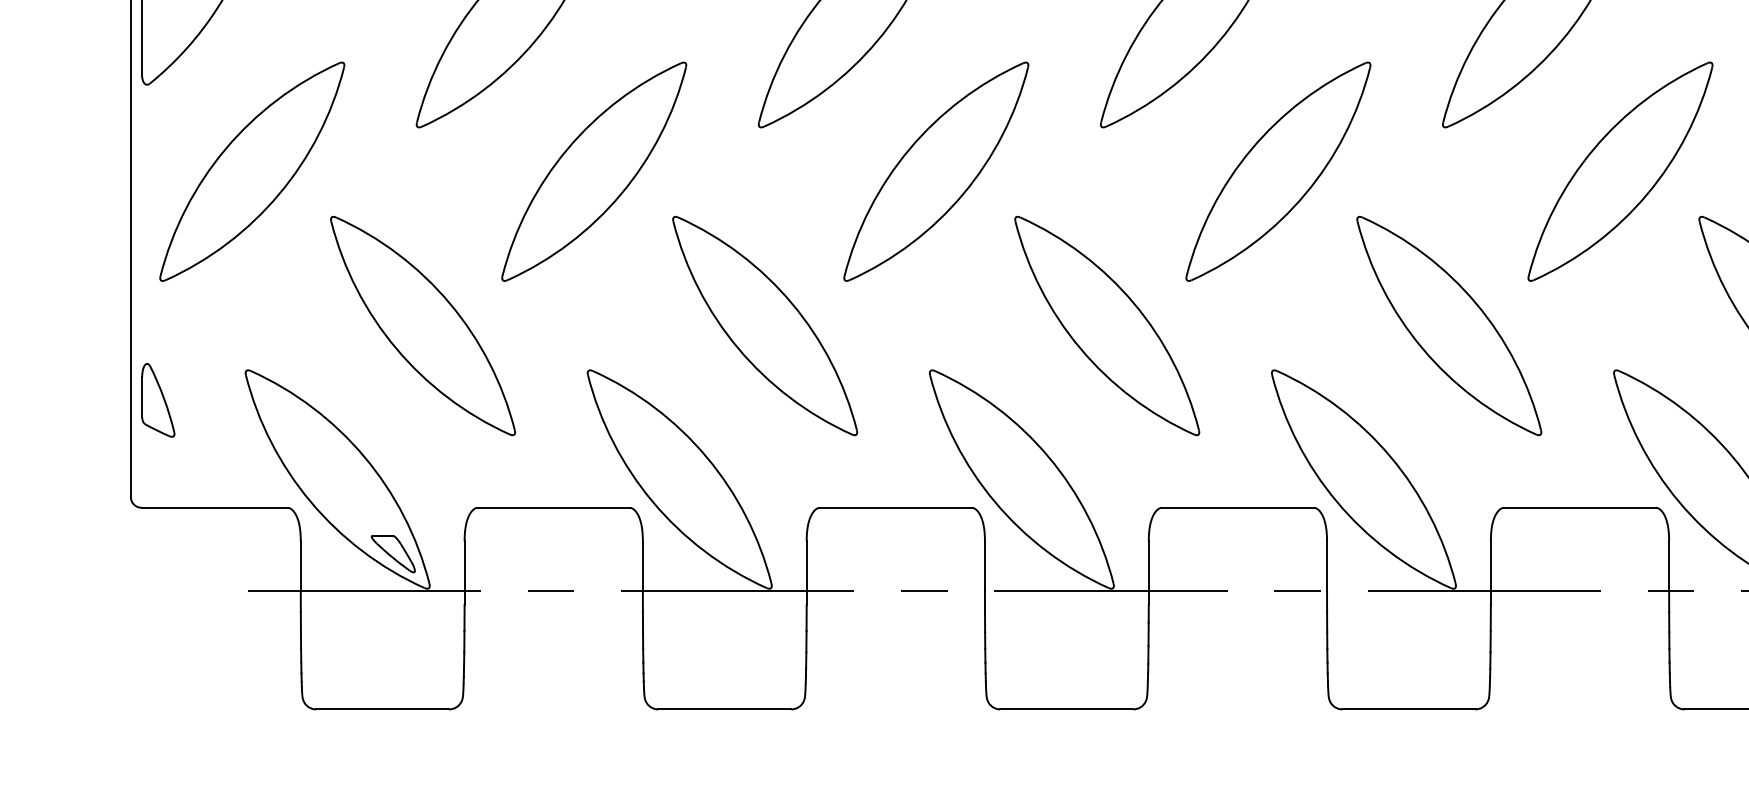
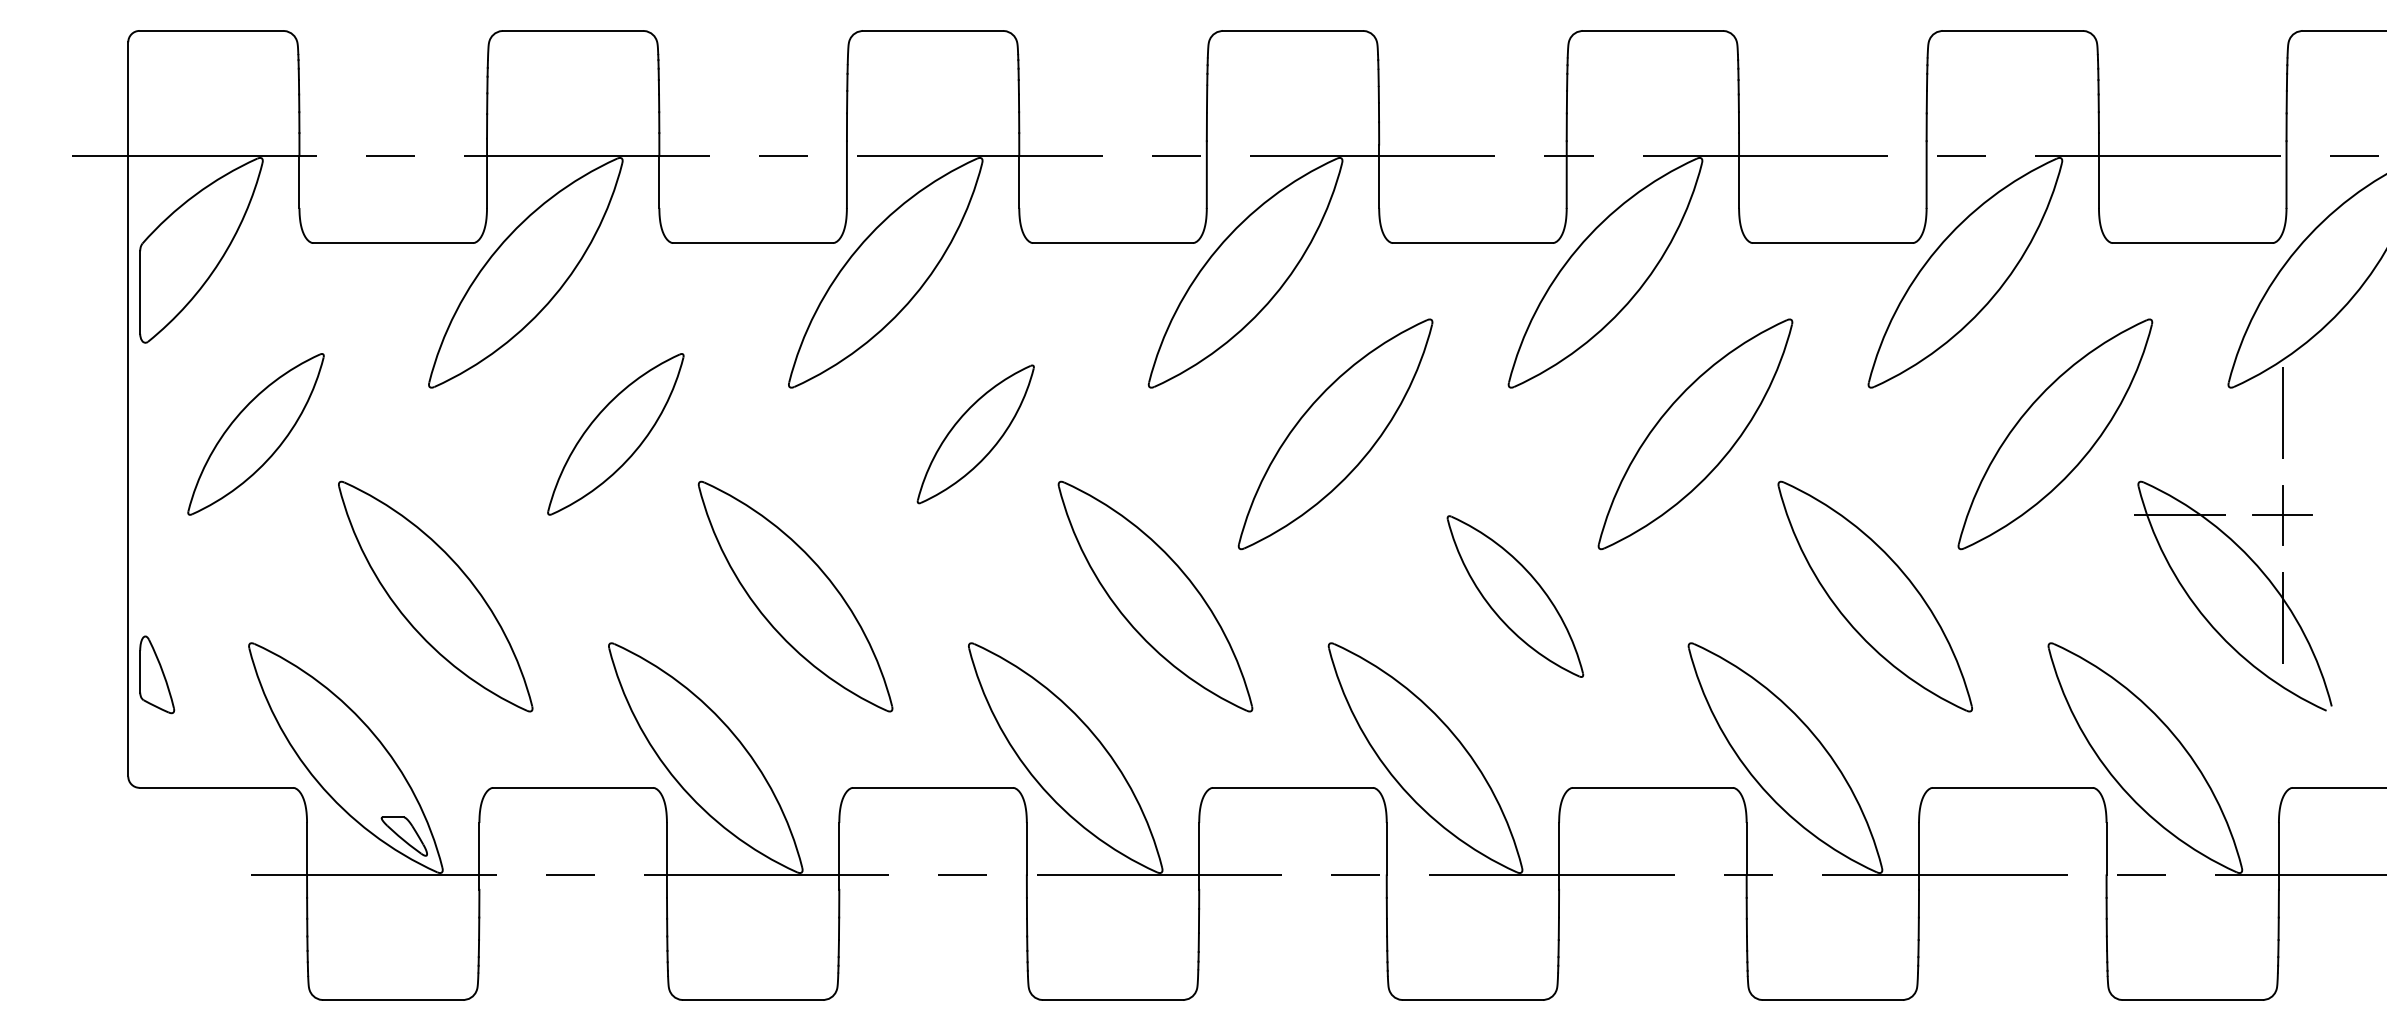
part: (251, 171) -> (255, 434), size x0.7
part: (593, 171) -> (615, 434), size x0.7
part: (936, 171) -> (975, 434), size x0.6
part: (1449, 325) -> (1515, 596), size x0.7

